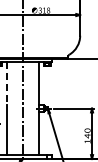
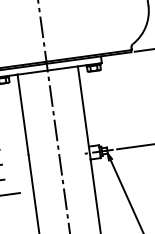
line: (6, 84) -> (22, 116), dashed -> solid

